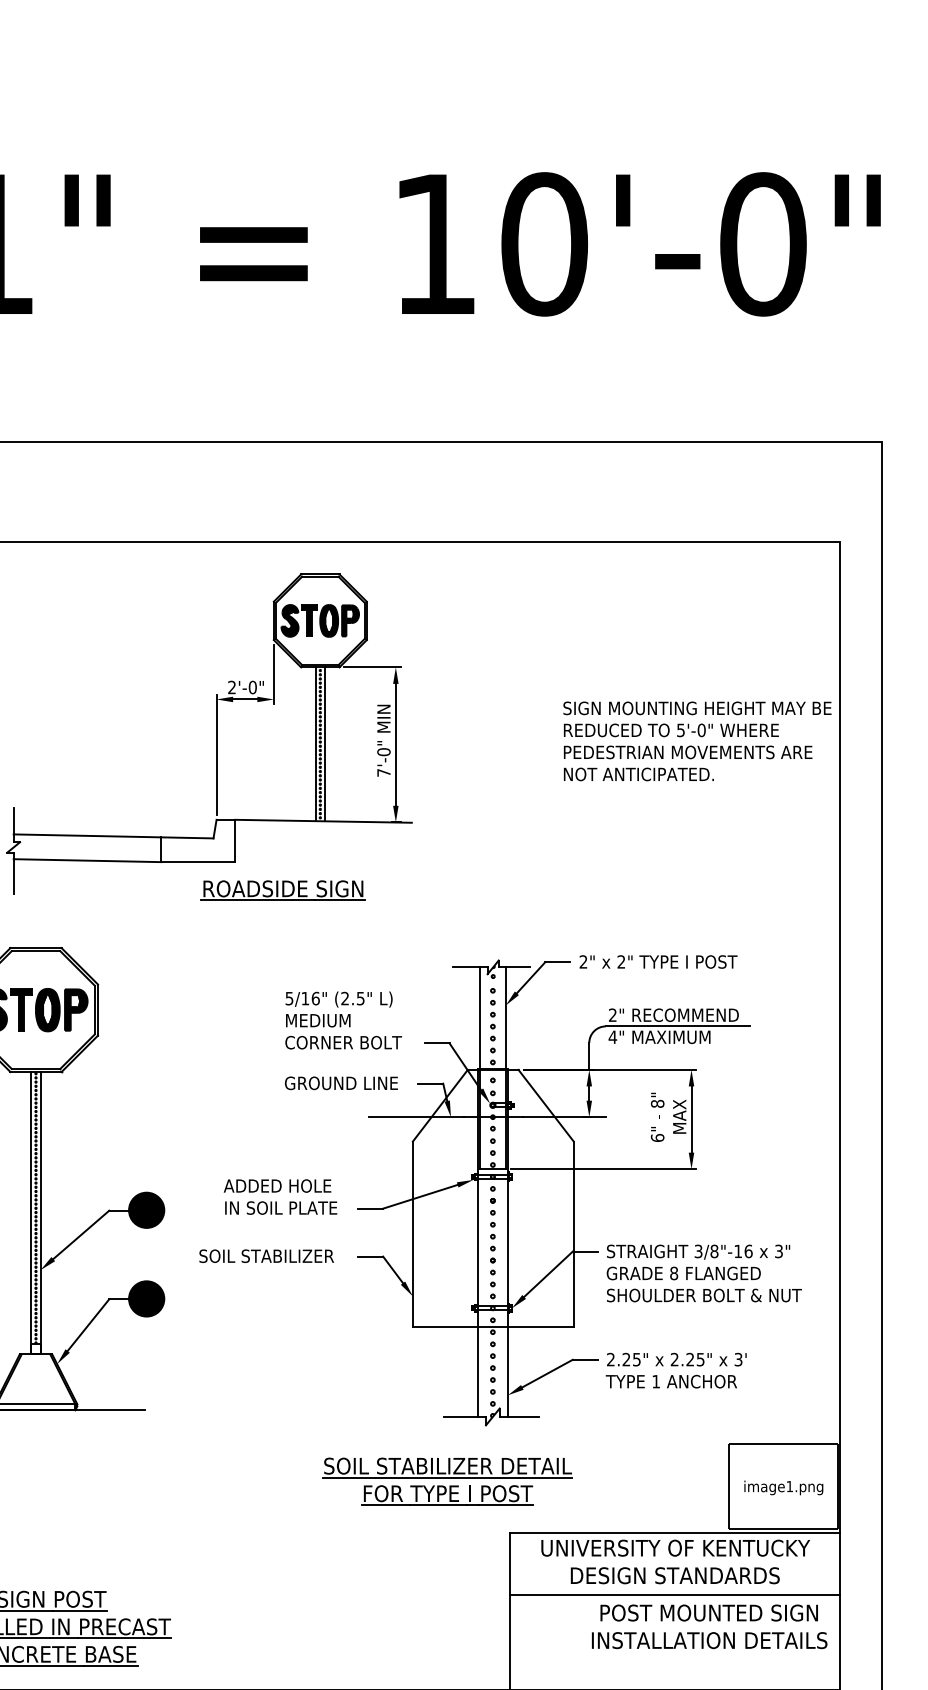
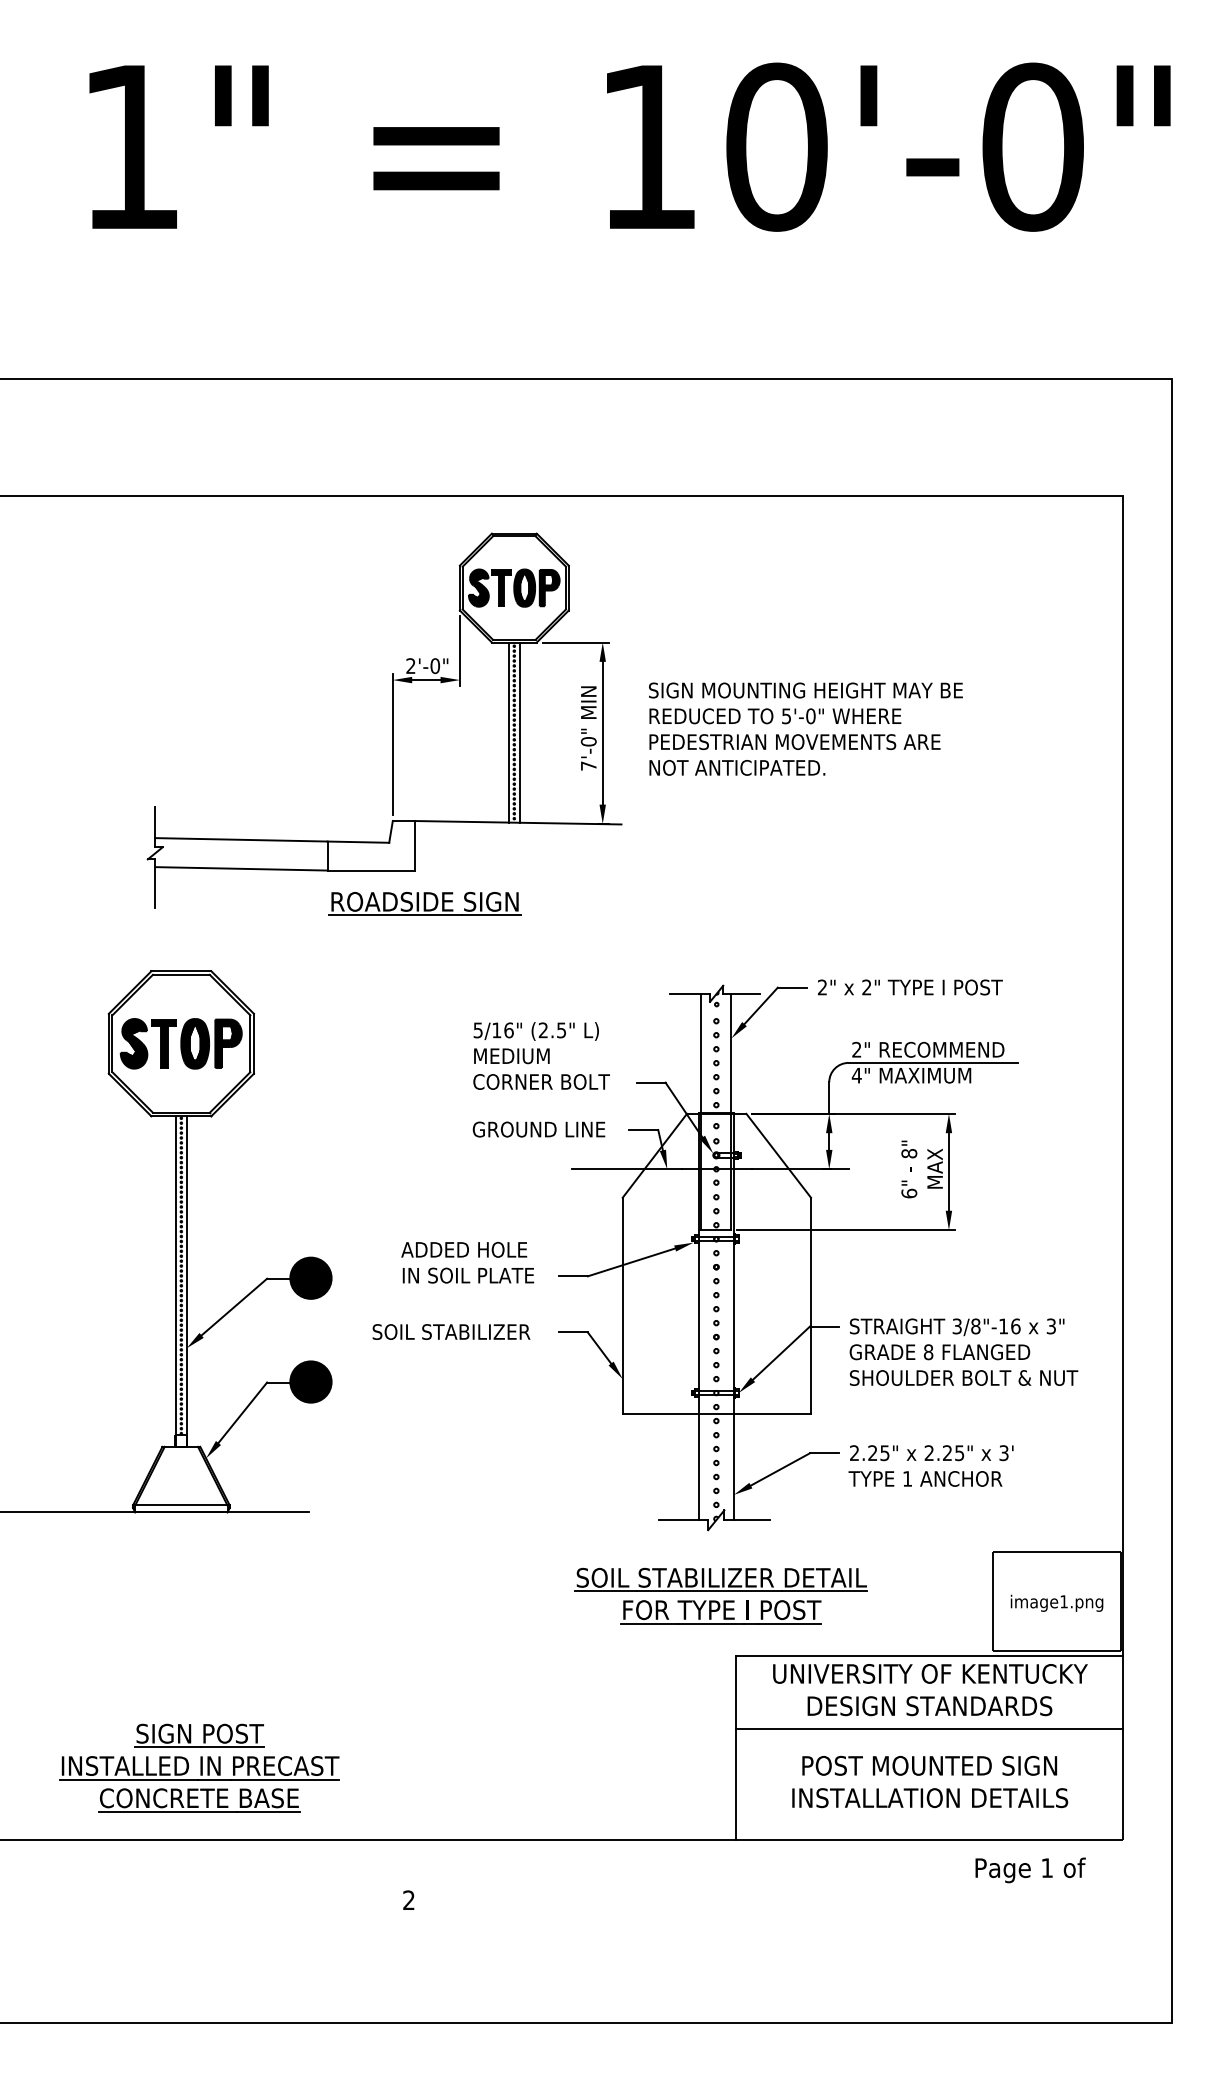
text: (697, 740) -> (805, 728), moved
part: (282, 890) -> (424, 903), moved
part: (446, 1481) -> (720, 1595), moved
text: (709, 1626) -> (930, 1781), moved

